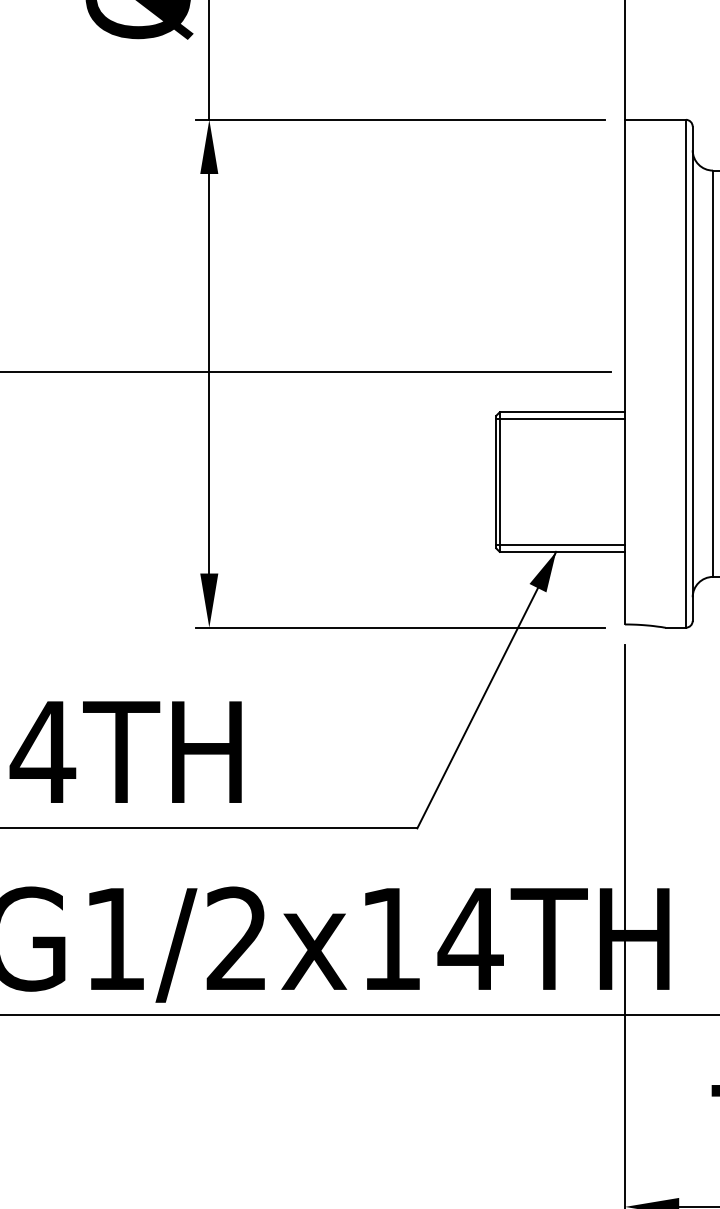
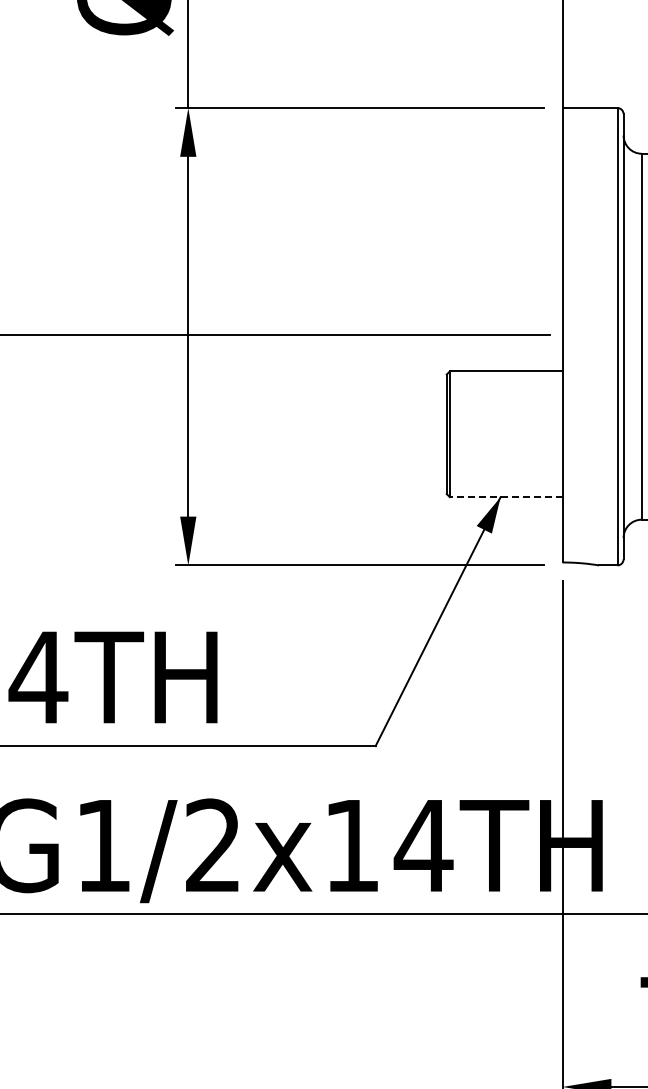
line: (560, 419) -> (504, 377), removed
line: (560, 545) -> (504, 491), removed
line: (561, 552) -> (505, 497), solid -> dashed

